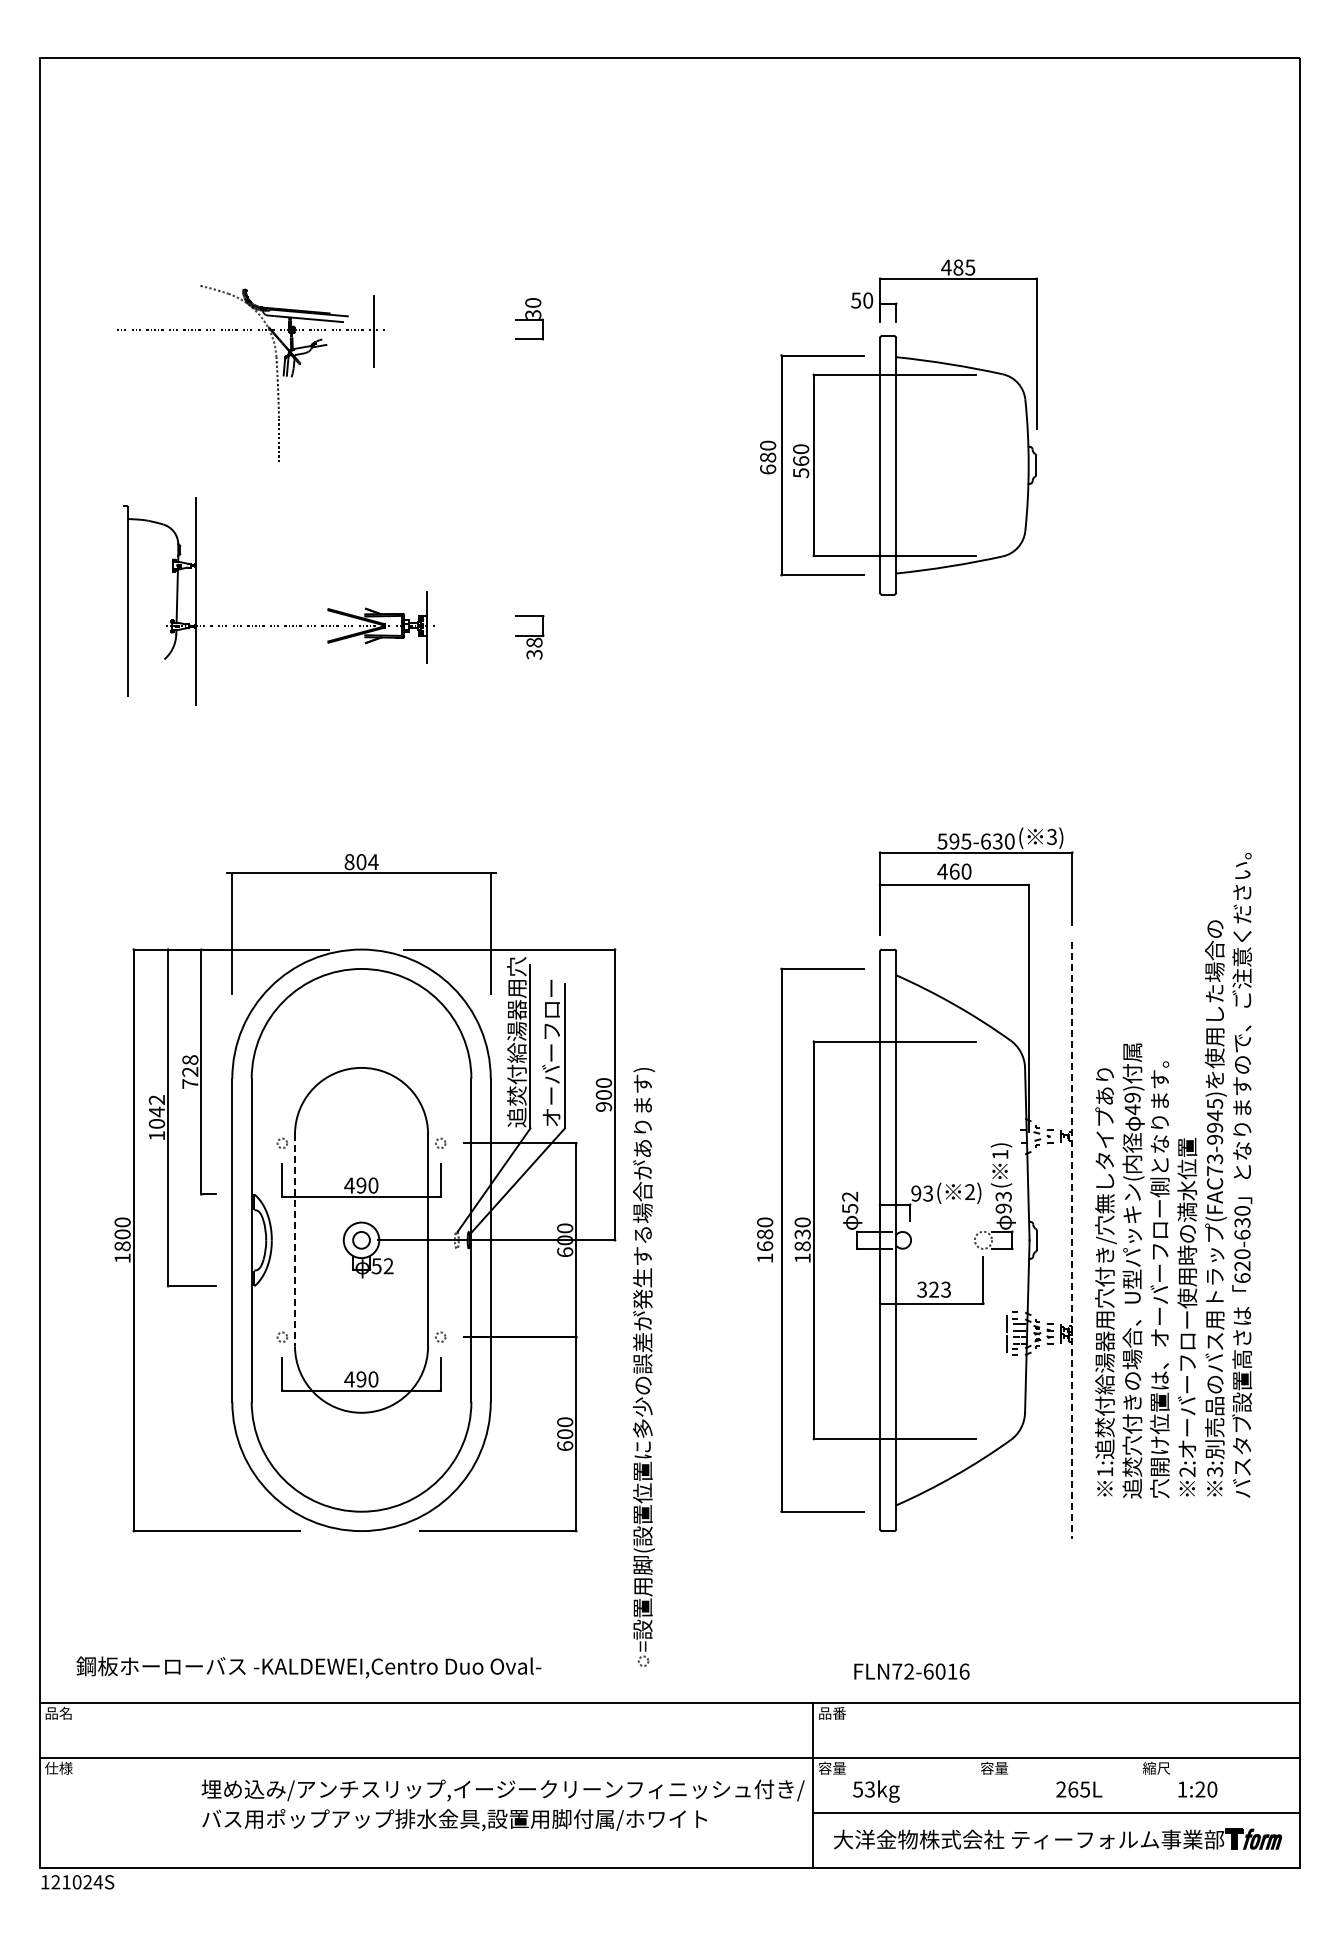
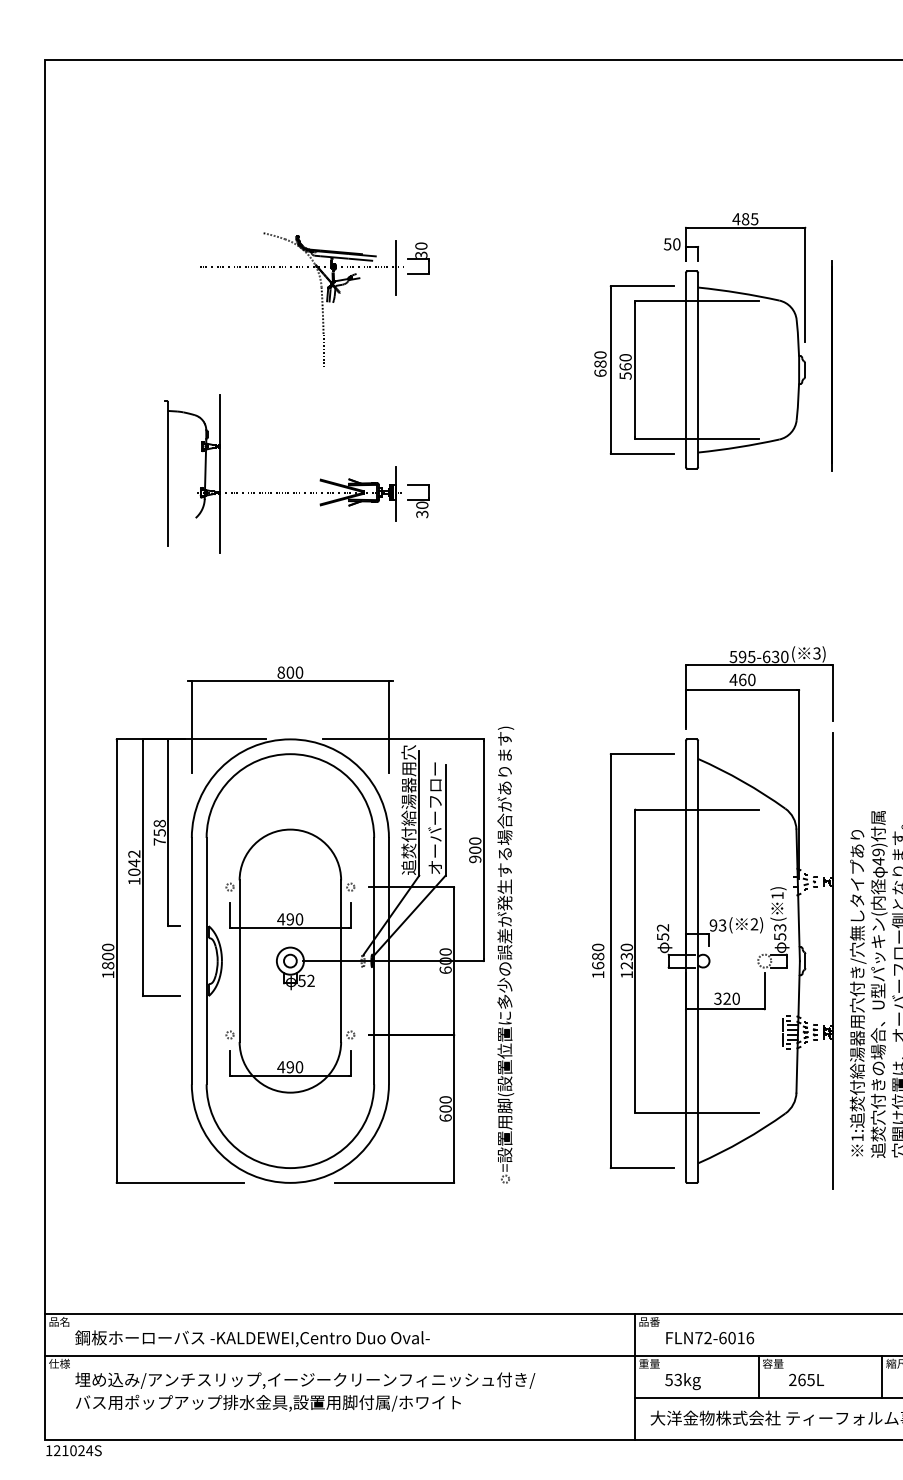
part: (276, 372) -> (321, 299), moved
line: (1071, 460) -> (831, 366), added
part: (278, 625) -> (282, 492), moved
text: (534, 642) -> (422, 505), 38 -> 30
text: (373, 862) -> (299, 672), 804 -> 800
text: (190, 1072) -> (159, 833), 728 -> 758
text: (1003, 1208) -> (780, 936), 93 -> 53
line: (295, 1240) -> (240, 961), dashed -> solid
line: (1072, 1240) -> (832, 961), dashed -> solid
text: (802, 1246) -> (626, 965), 1830 -> 1230
text: (945, 1289) -> (735, 998), 323 -> 320
part: (643, 1367) -> (505, 955), moved
text: (308, 1667) -> (252, 1338), moved
text: (911, 1671) -> (709, 1338), moved
text: (824, 1767) -> (643, 1363), 容量 -> 重量
line: (975, 1784) -> (758, 1376), added
line: (1137, 1784) -> (882, 1376), added
text: (1079, 1789) -> (806, 1379), moved
text: (502, 1804) -> (304, 1391), moved

